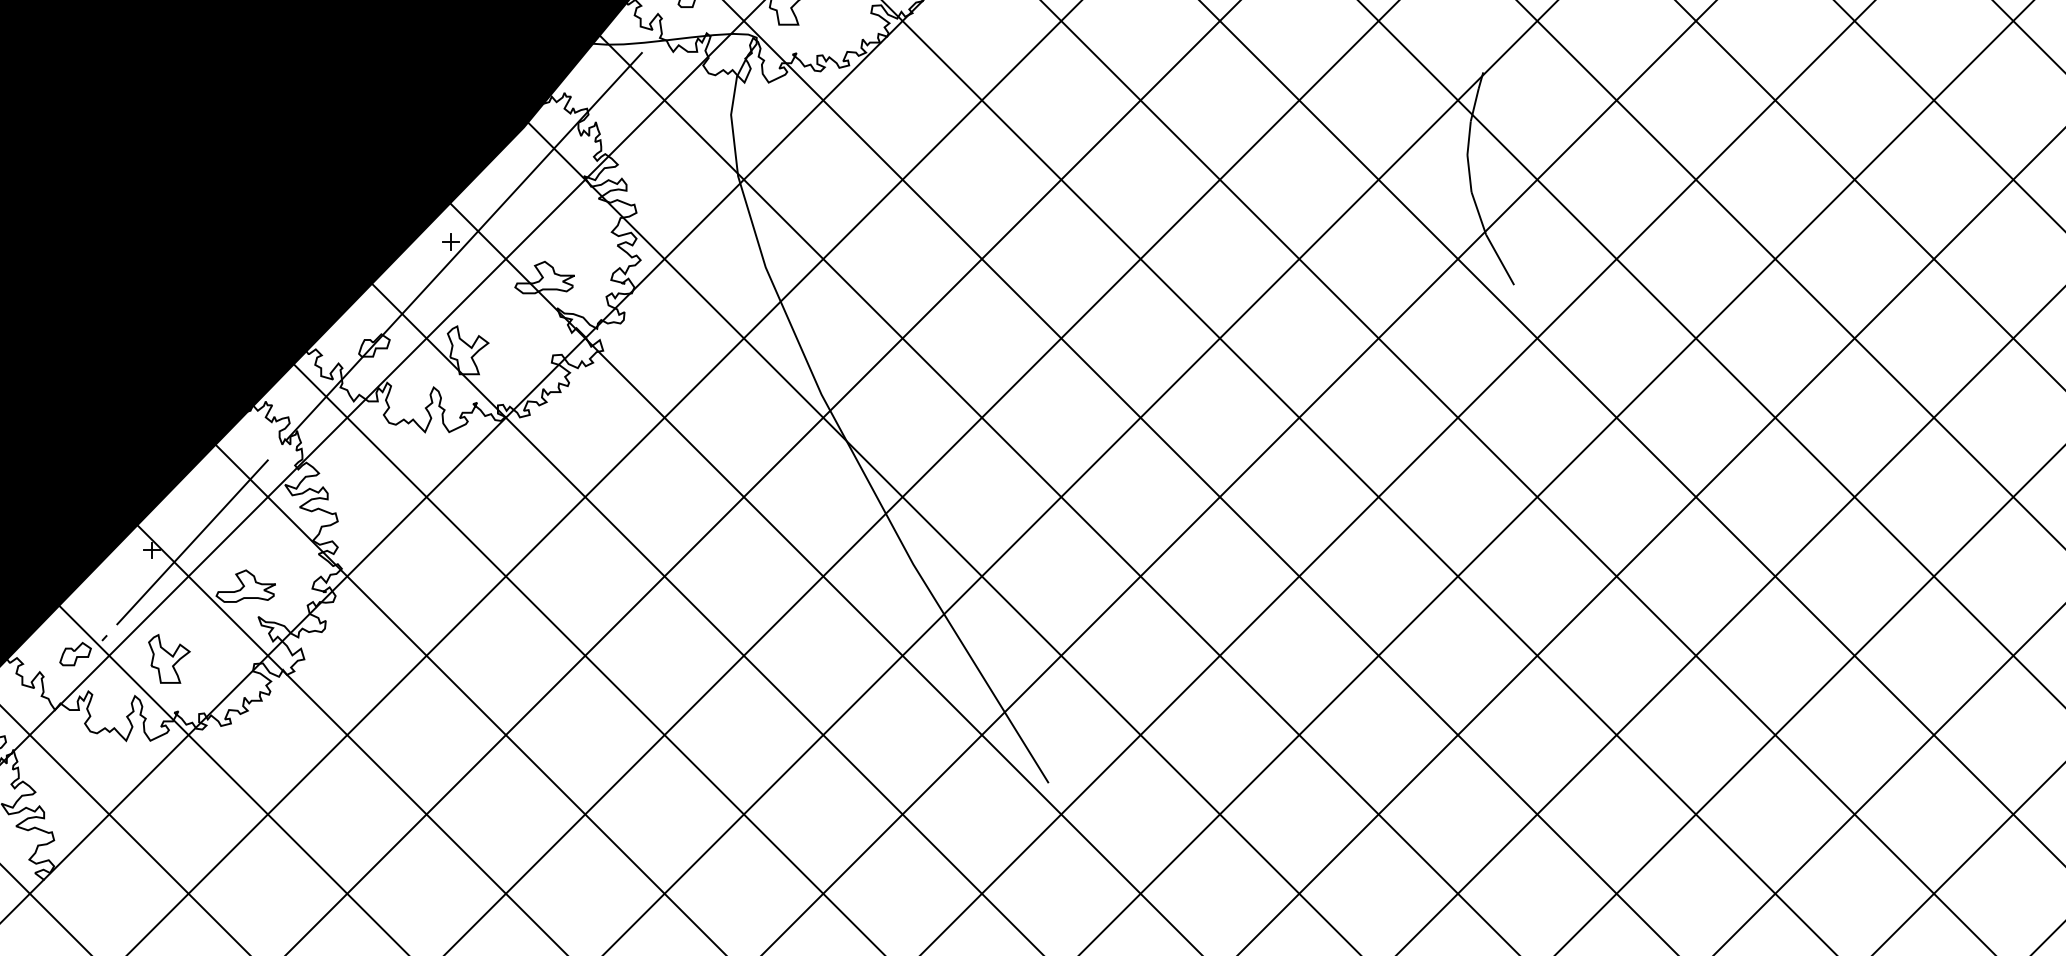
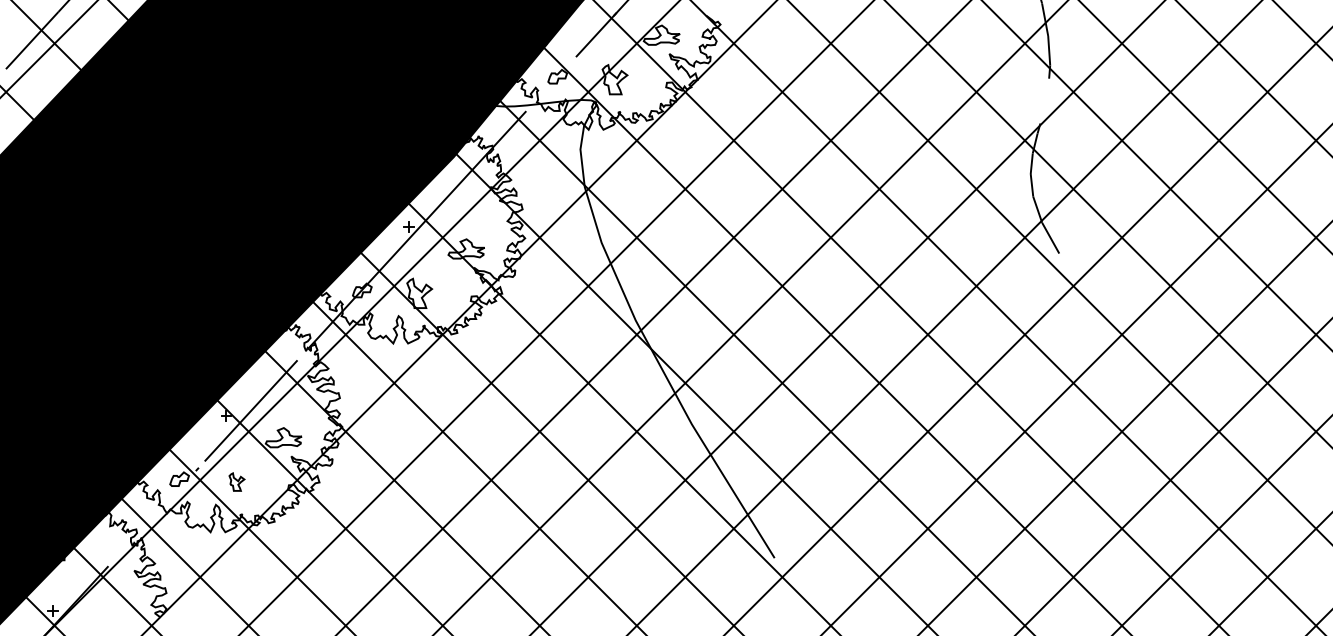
part: (168, 657) -> (236, 481), size x0.6

